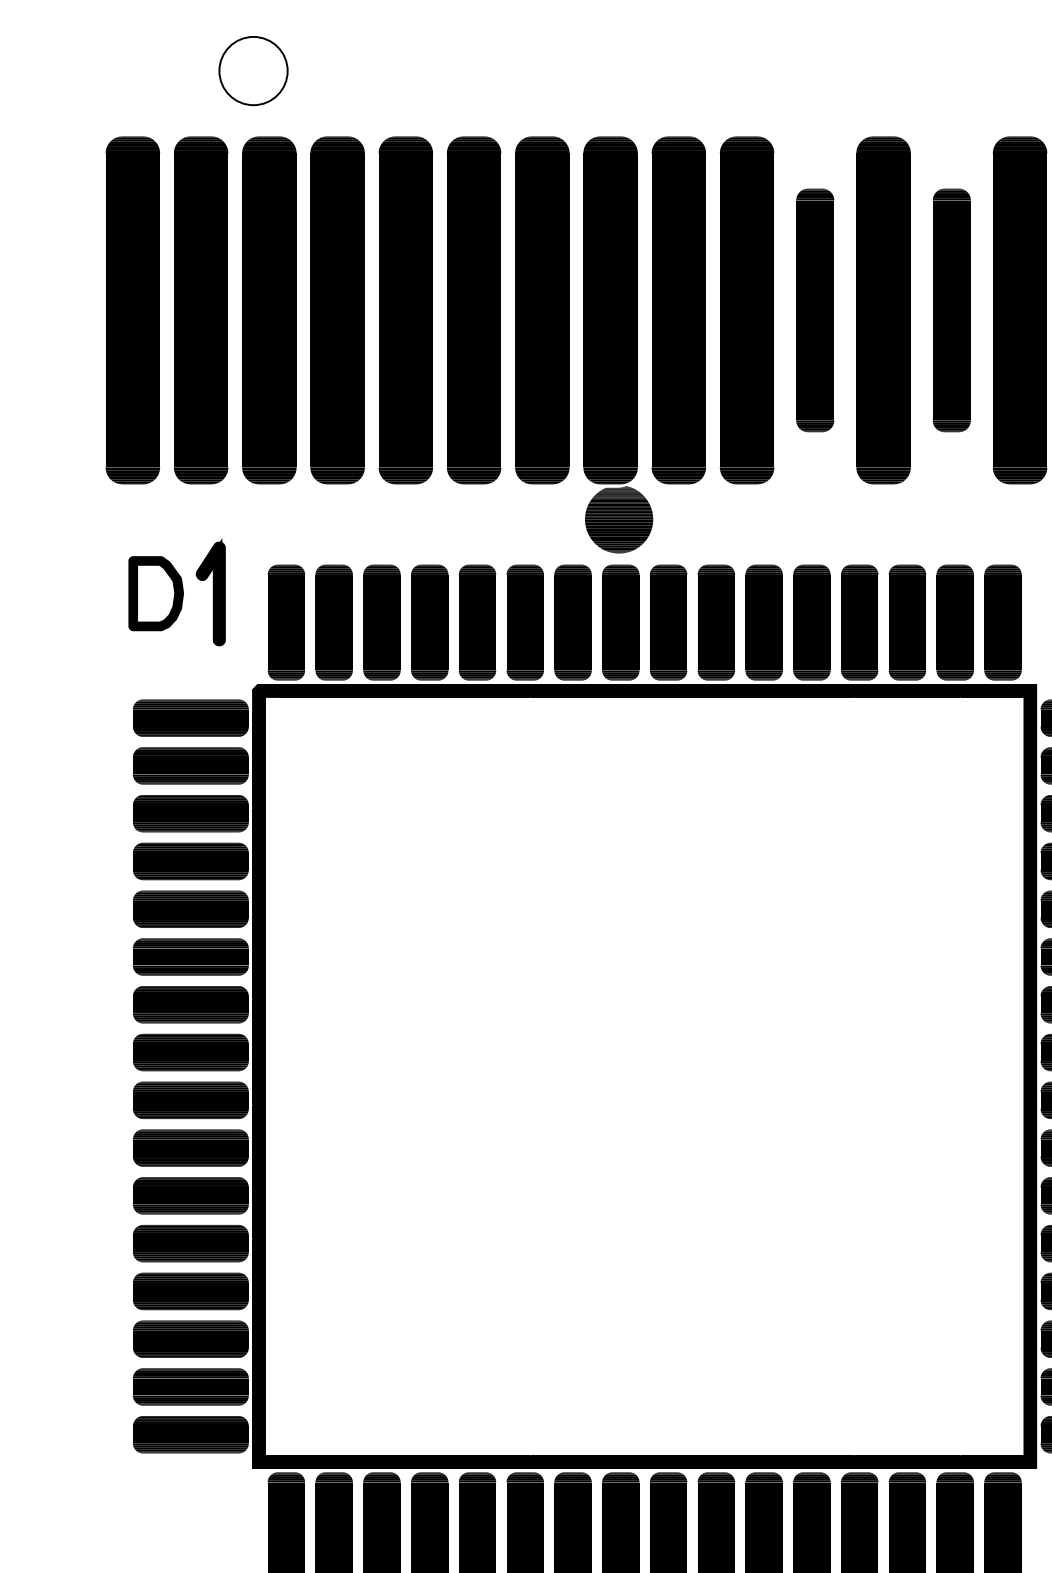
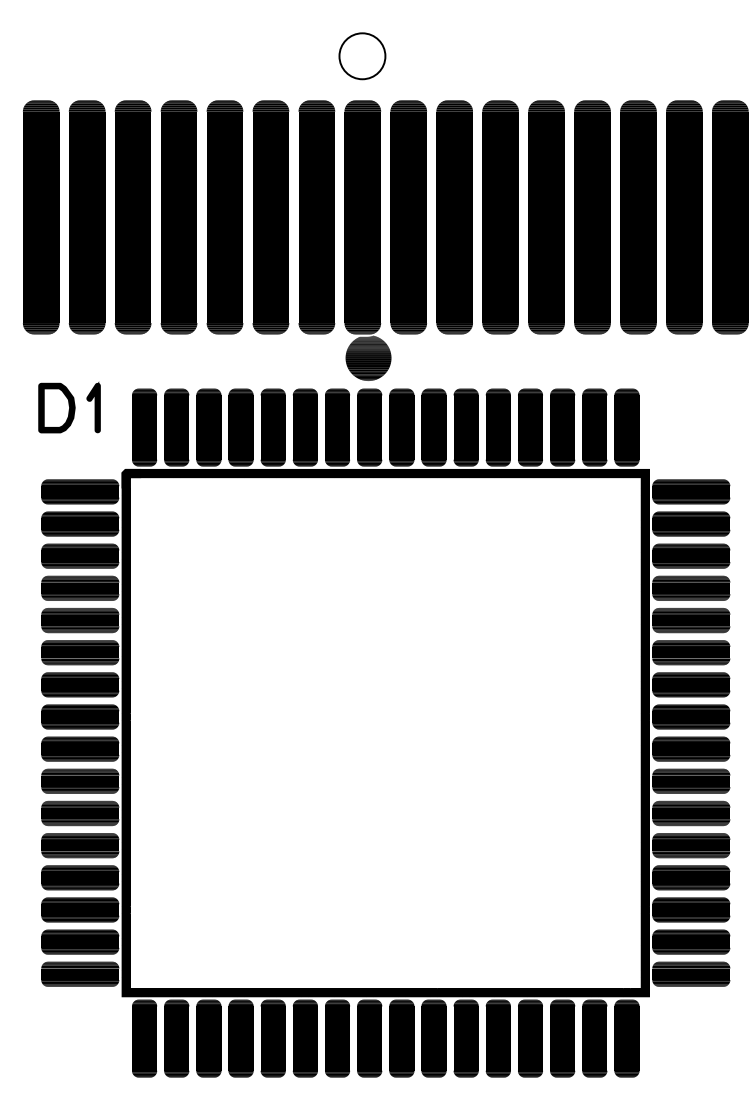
part: (253, 71) -> (362, 56), moved
part: (815, 310) -> (500, 217), size x1.43
part: (951, 310) -> (592, 217), size x1.43
part: (210, 592) -> (93, 407), size x0.71

